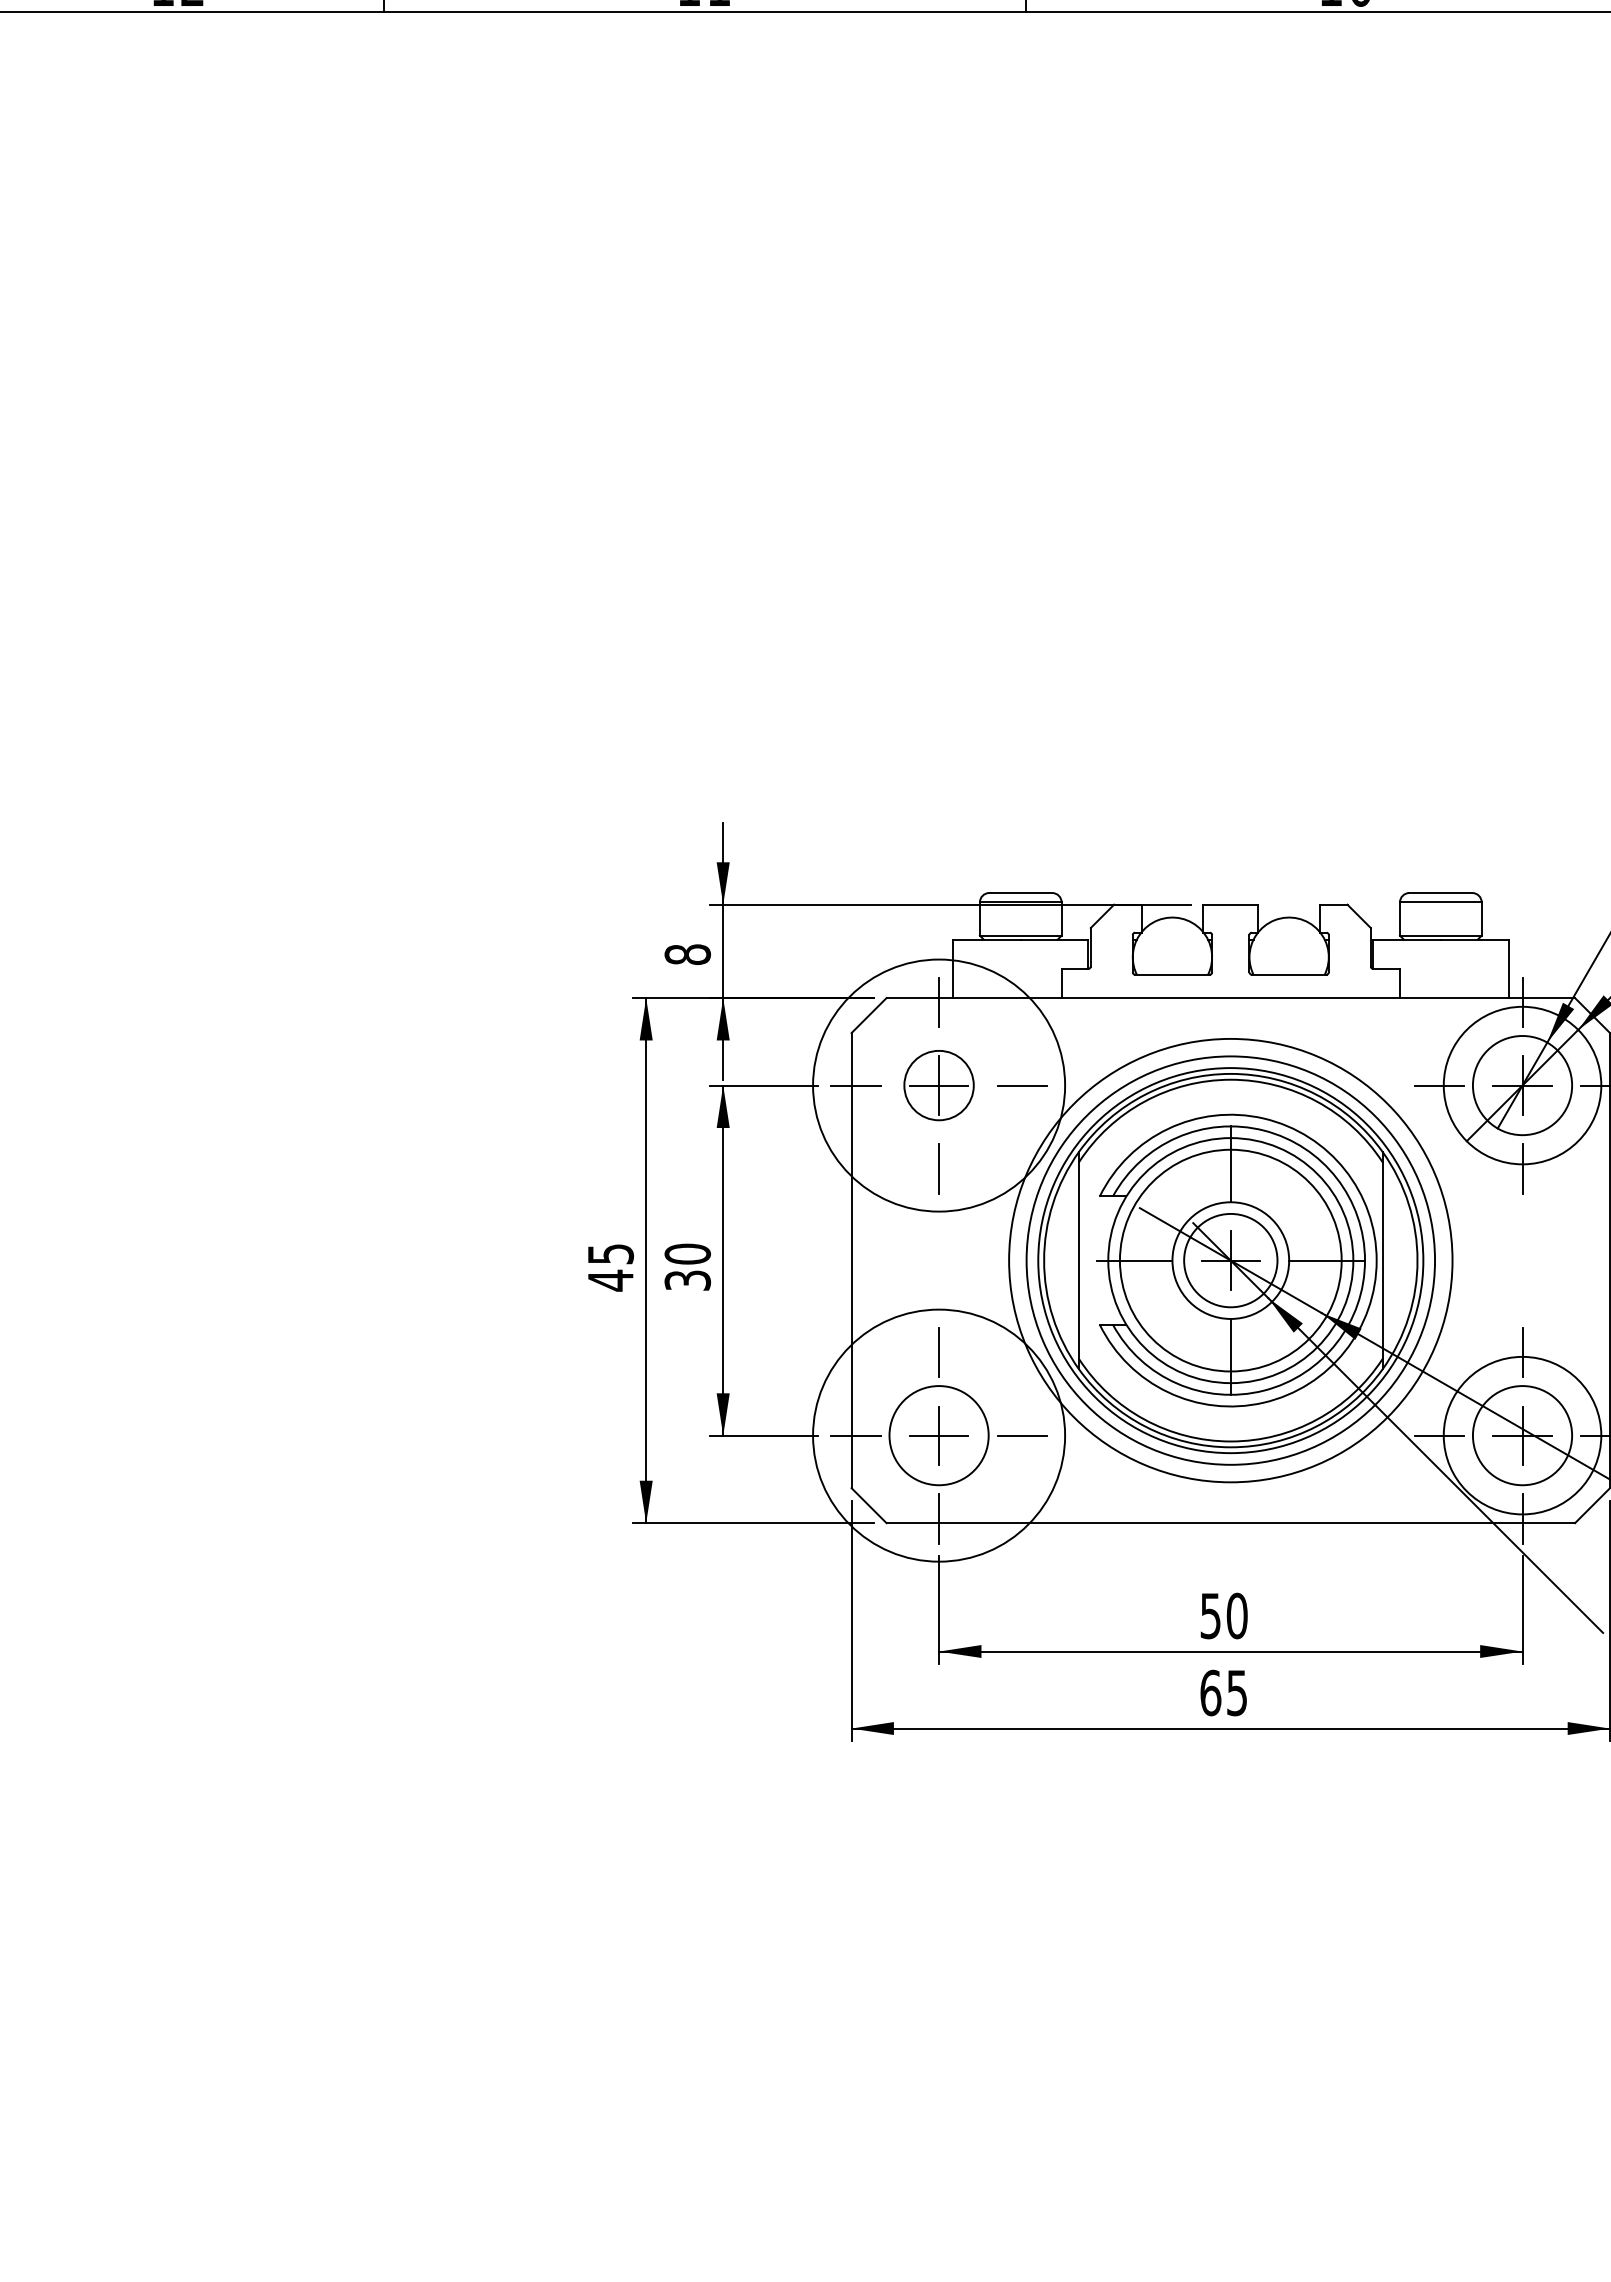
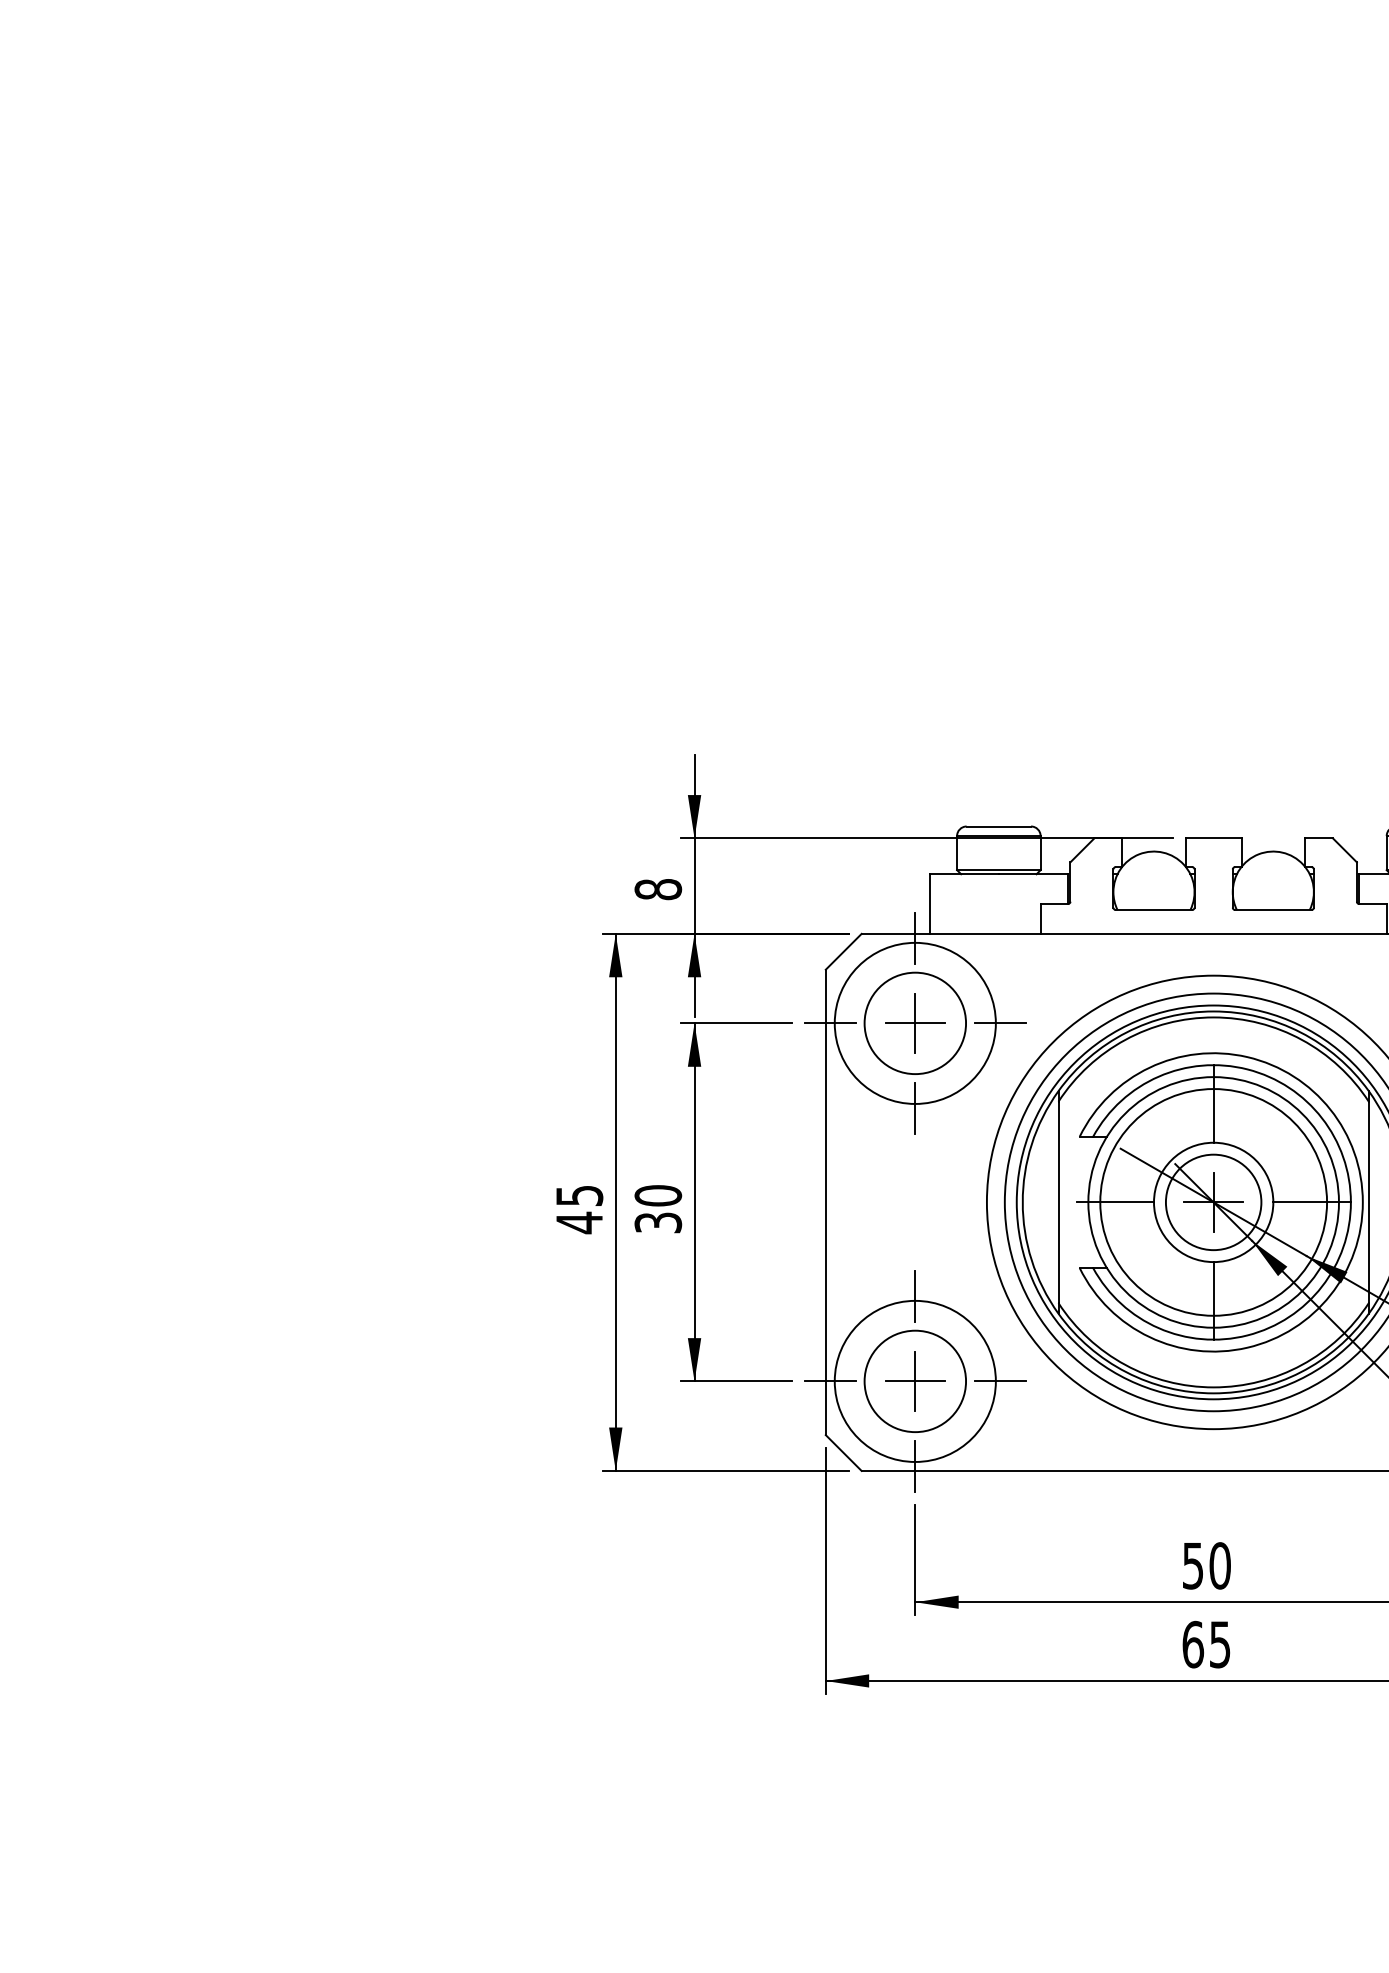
circle: (938, 1085) -> (914, 1023), size x0.62
circle: (938, 1085) -> (914, 1023), size x1.43
circle: (938, 1435) -> (914, 1381), size x0.62

